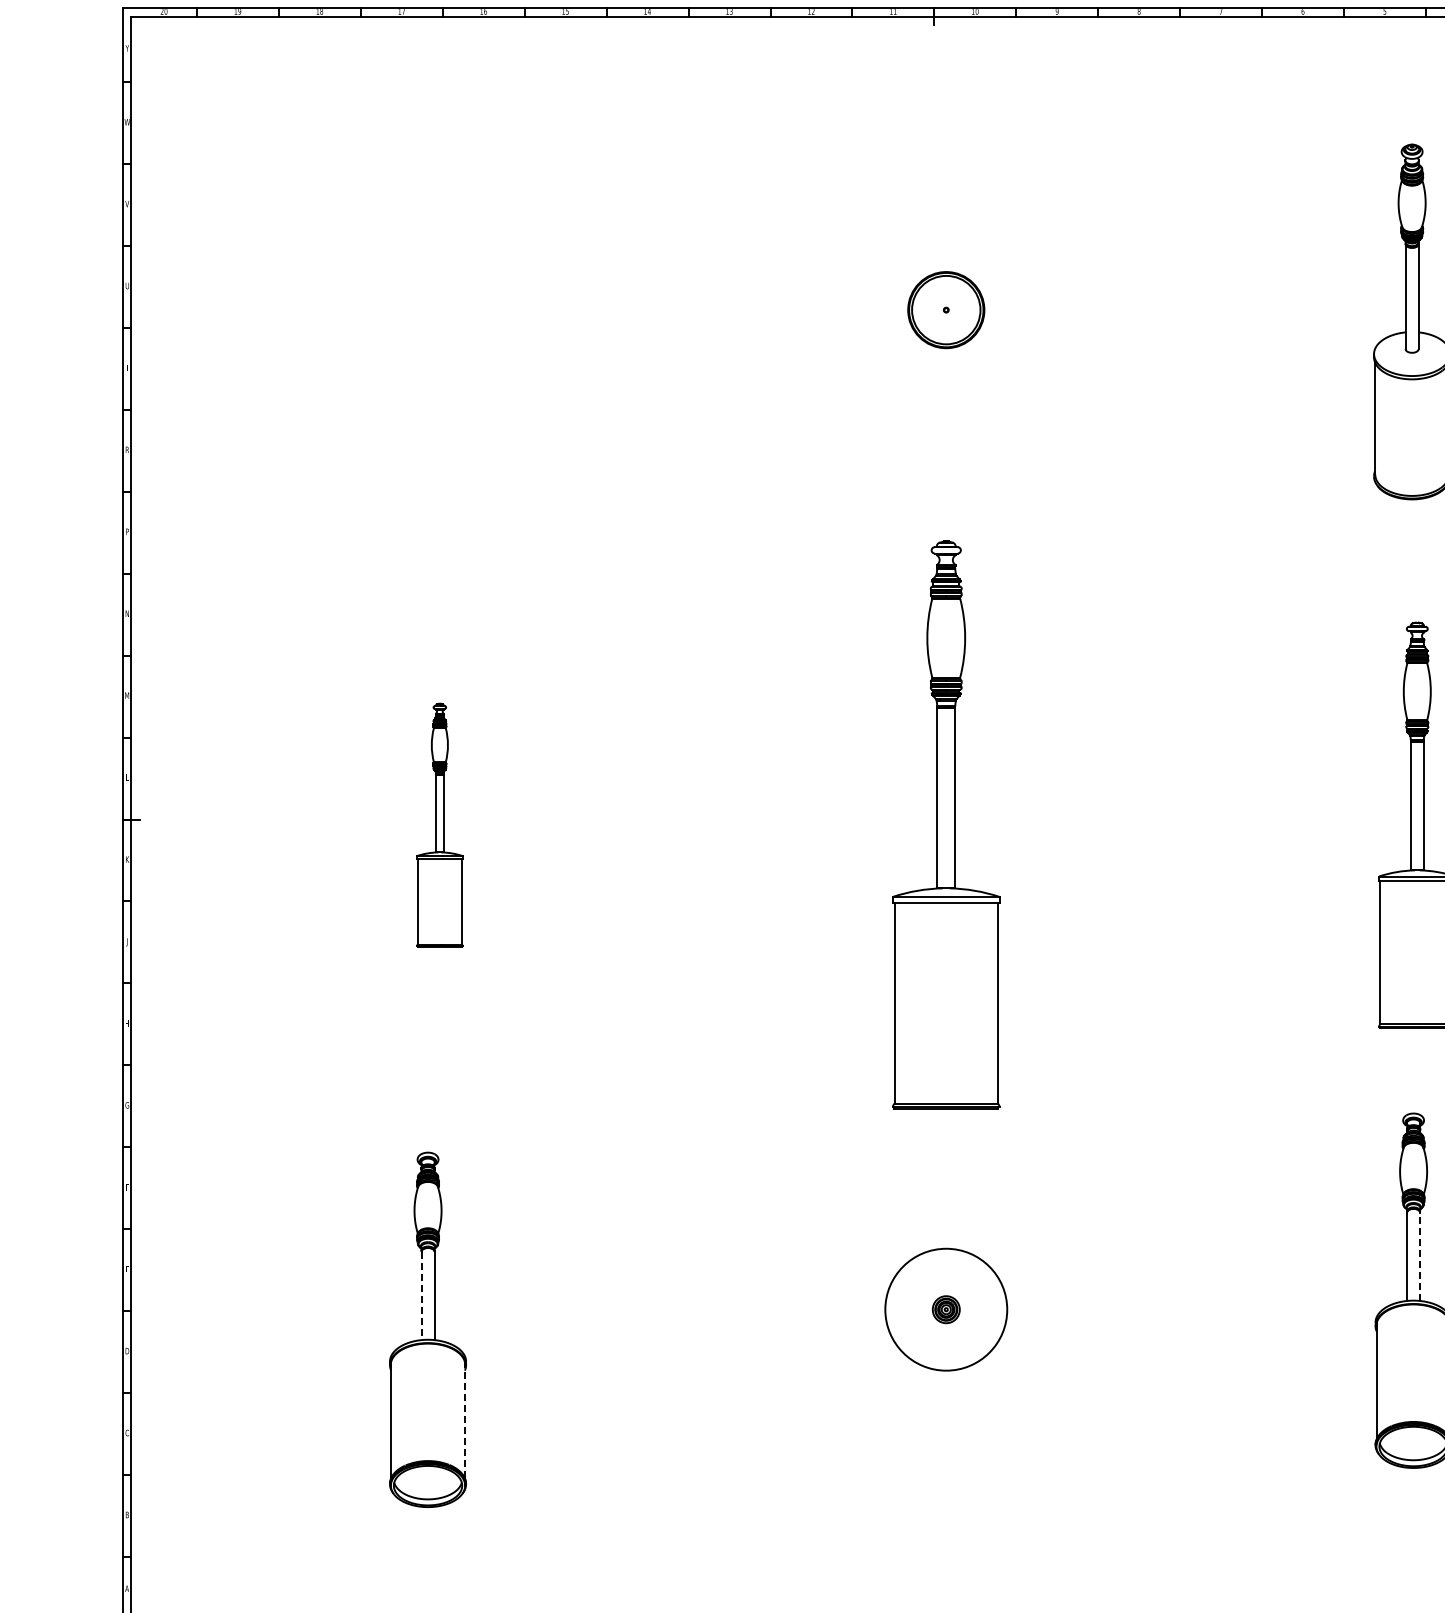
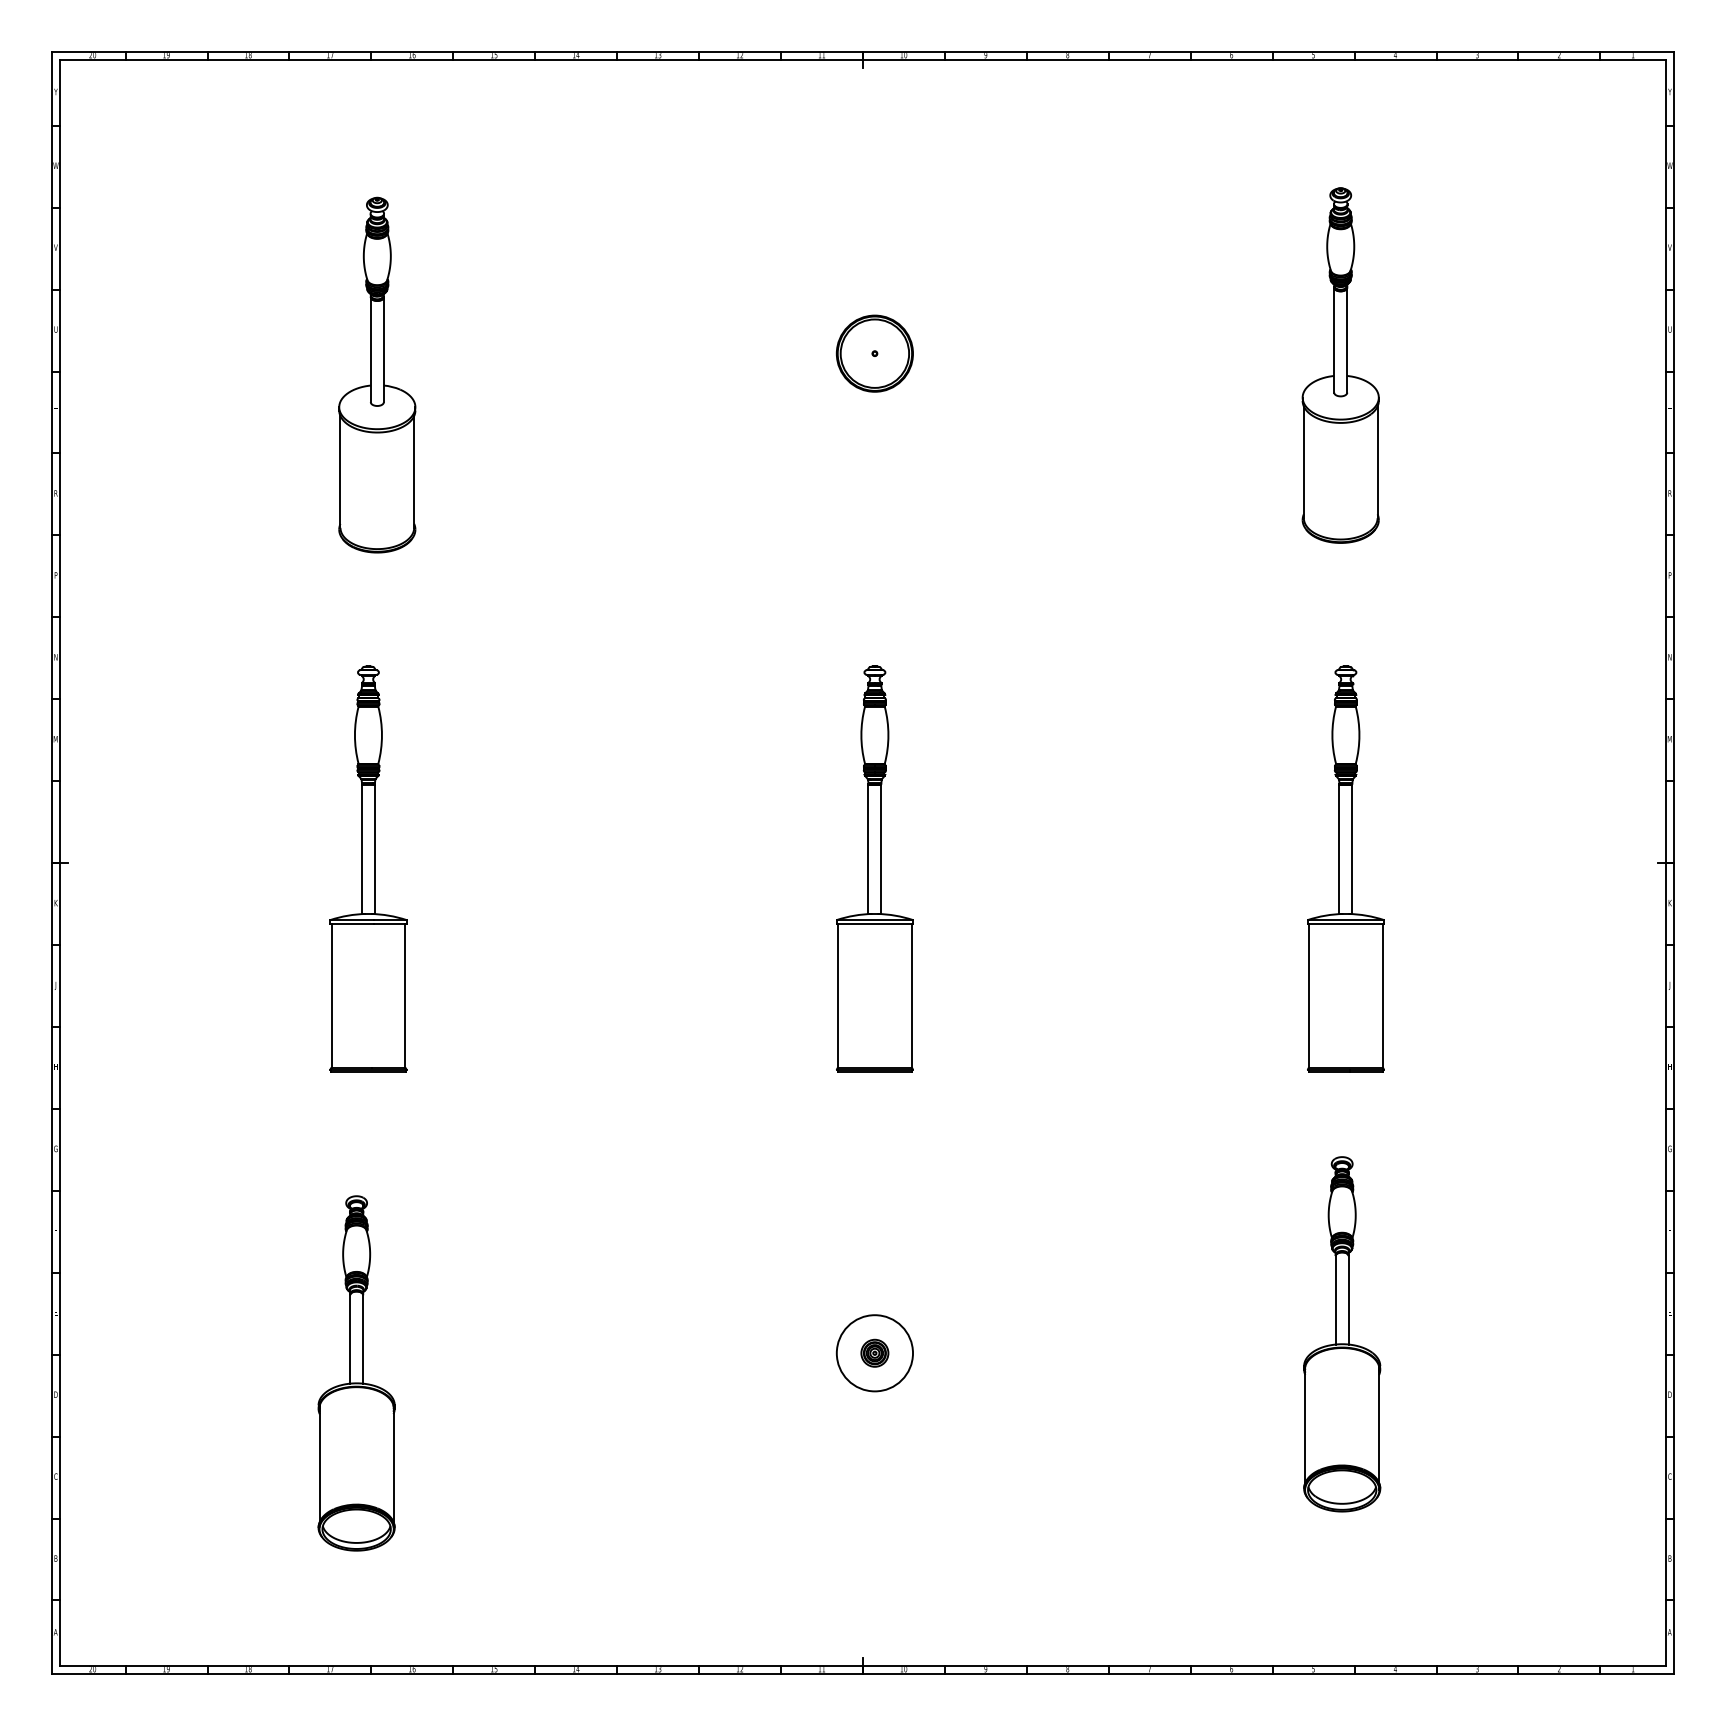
part: (448, 330) -> (377, 374), added
part: (439, 824) -> (368, 868), size x1.67
part: (945, 824) -> (874, 868), size x0.71
line: (1419, 1255) -> (1348, 1299), dashed -> solid
line: (421, 1295) -> (350, 1339), dashed -> solid
circle: (945, 1309) -> (874, 1353), size x0.62
line: (464, 1419) -> (393, 1463), dashed -> solid

